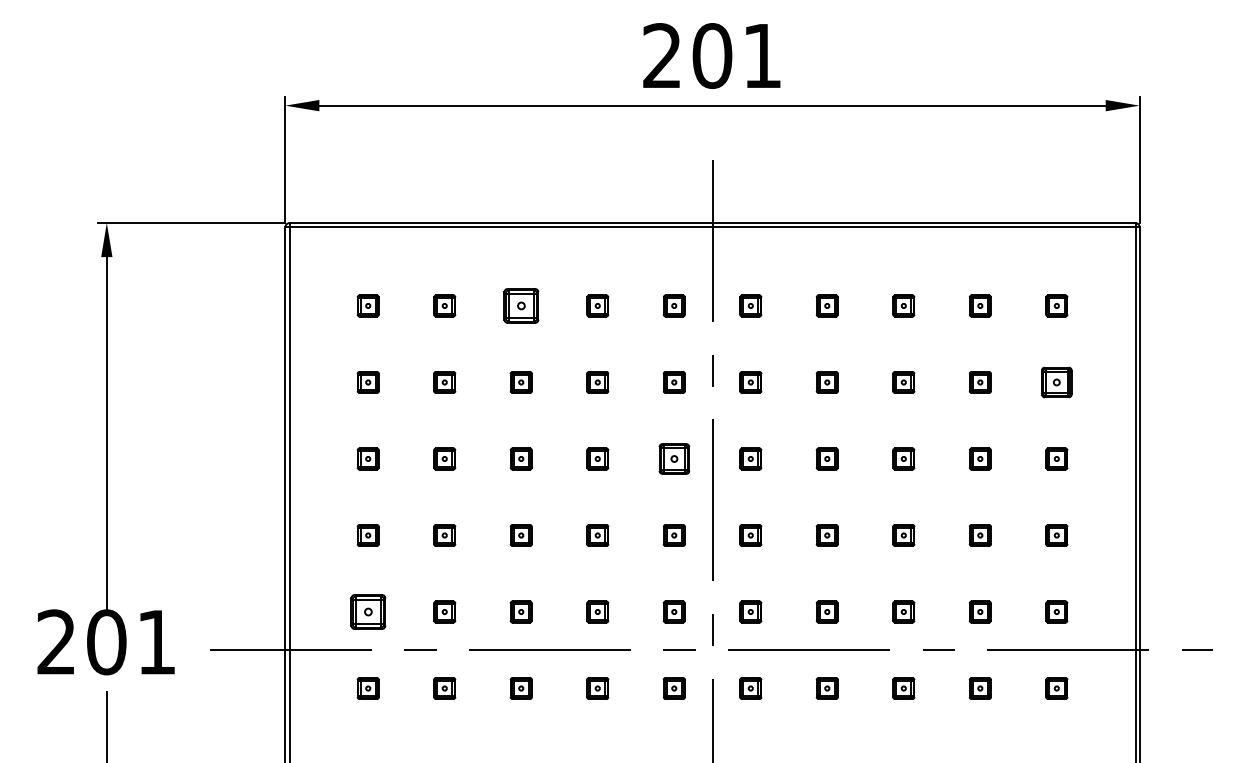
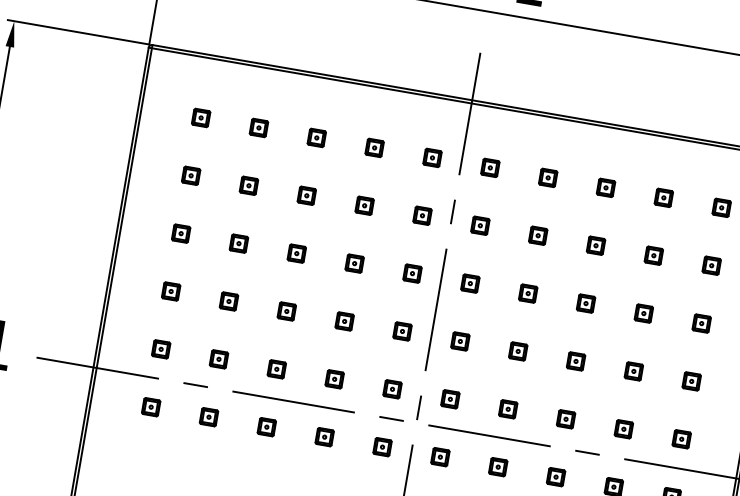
part: (520, 305) -> (316, 137), size x0.62
part: (1056, 382) -> (711, 265), size x0.71
part: (673, 458) -> (411, 273), size x0.71
part: (367, 611) -> (160, 348), size x0.62

